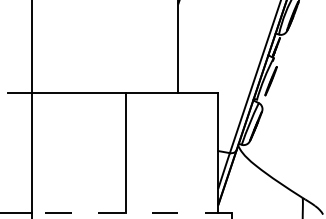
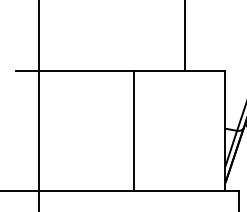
line: (131, 212) -> (138, 190), dashed -> solid

